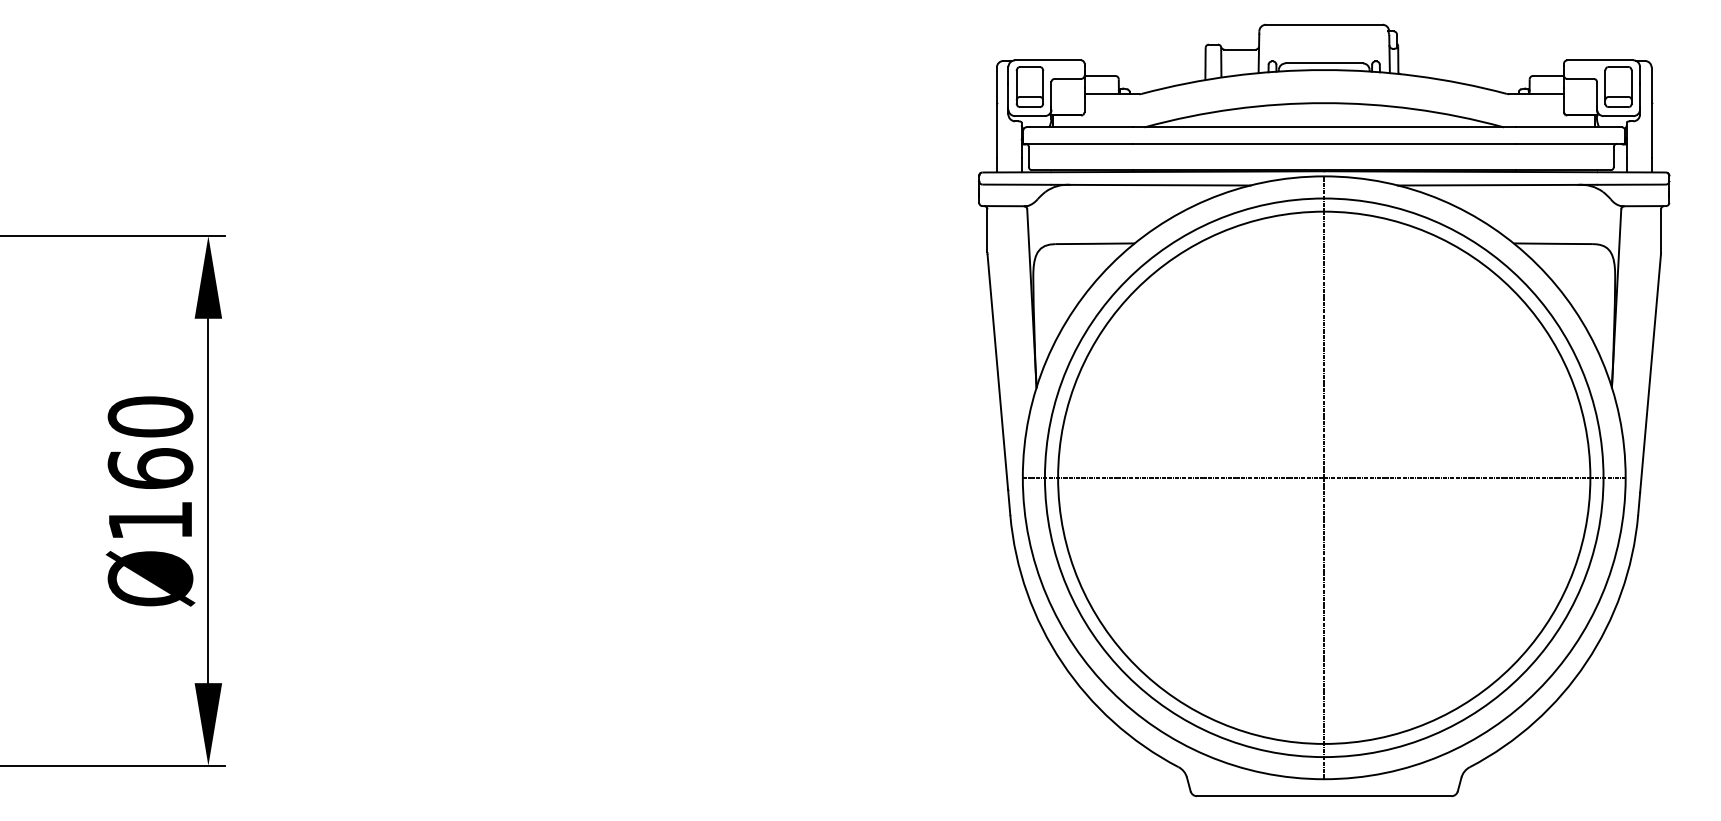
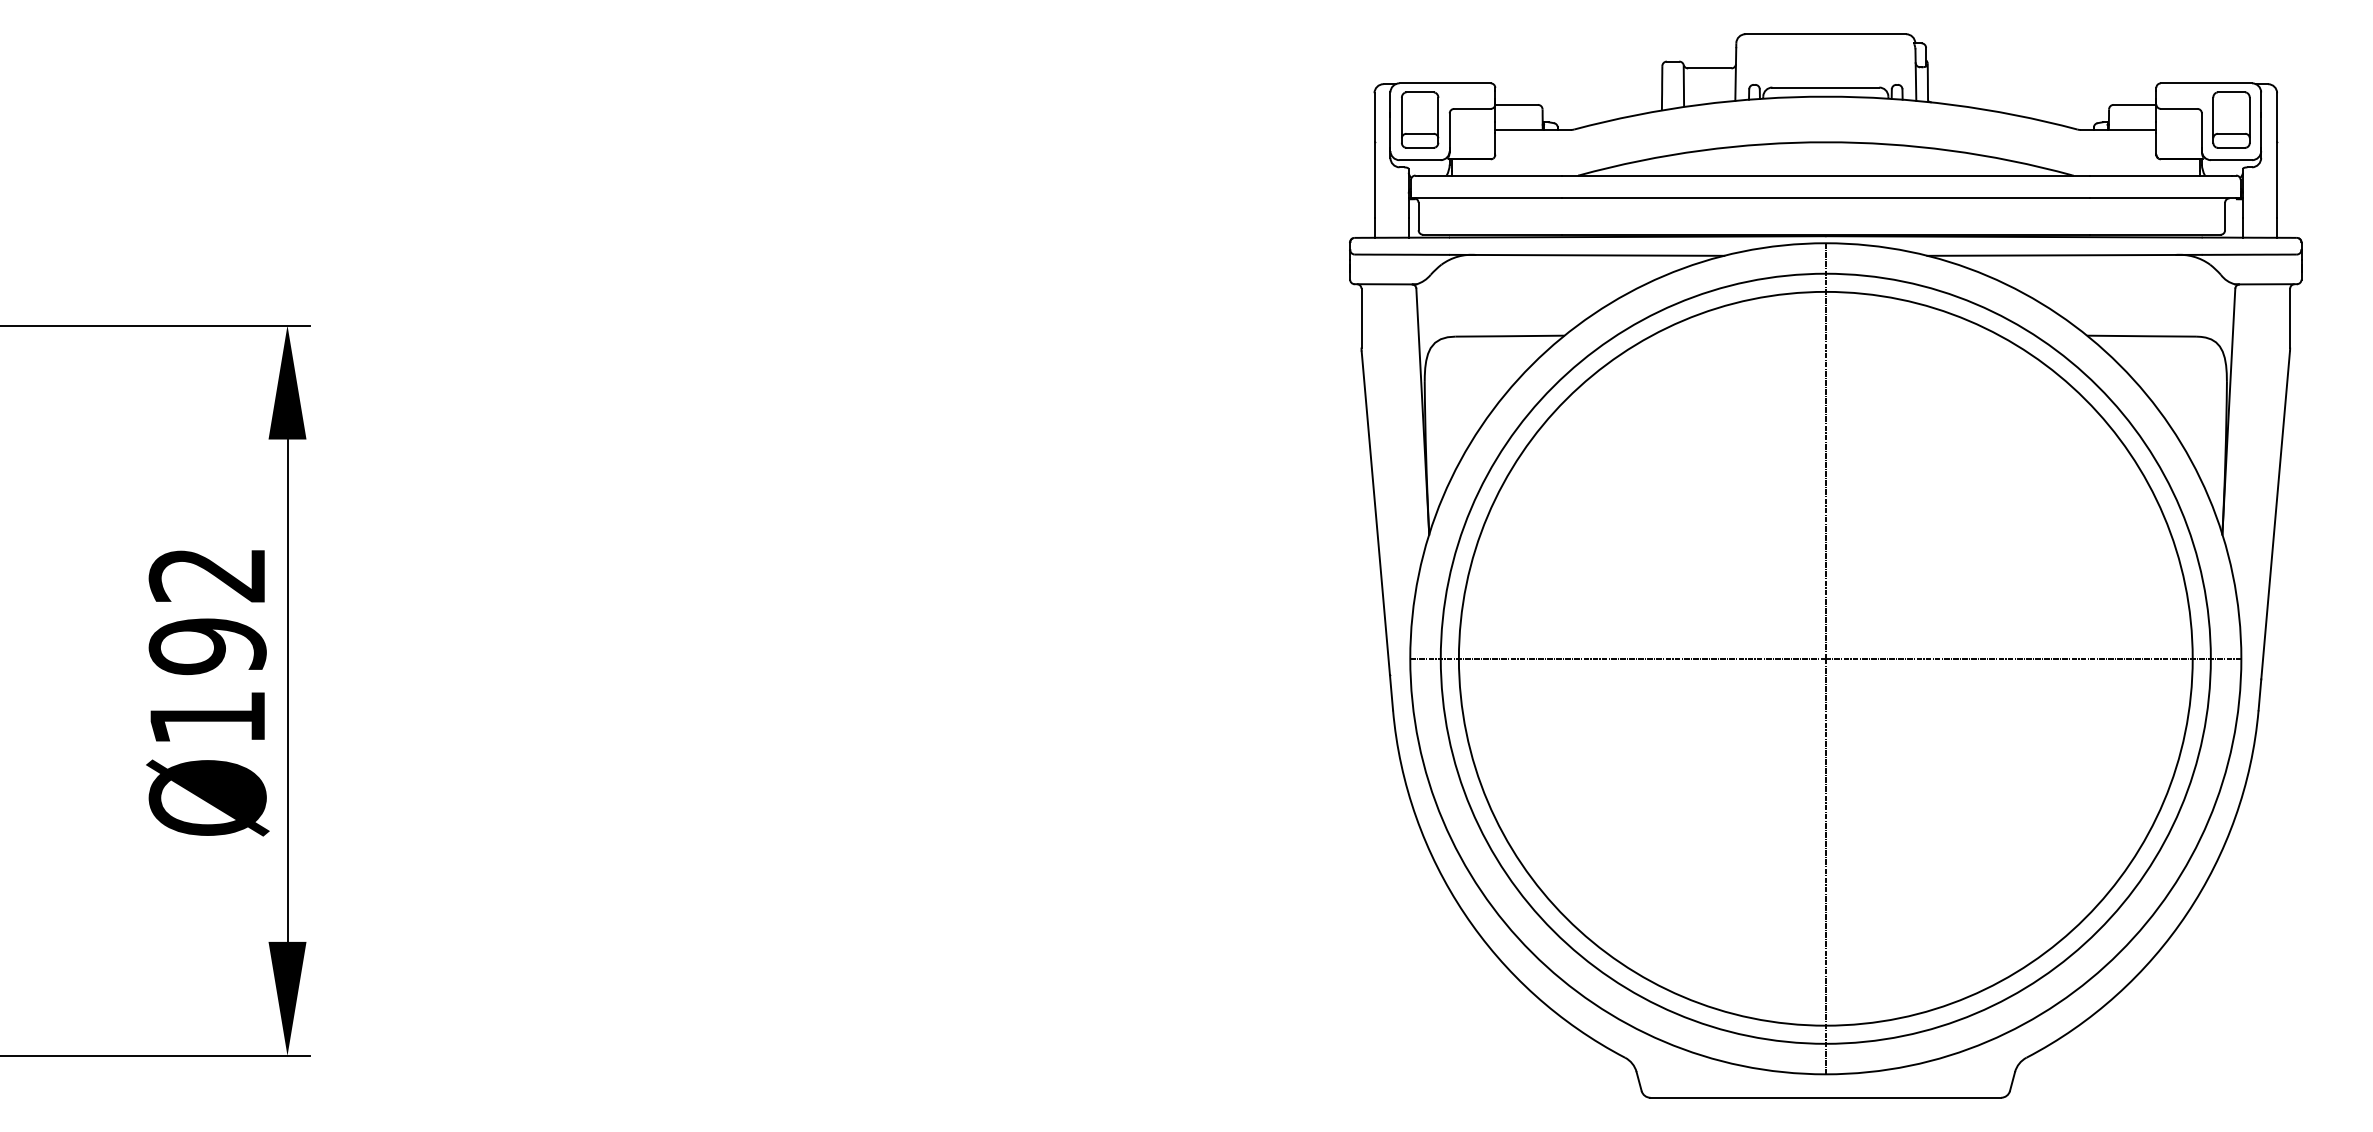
text: (150, 442) -> (207, 610), Ø160 -> Ø192

